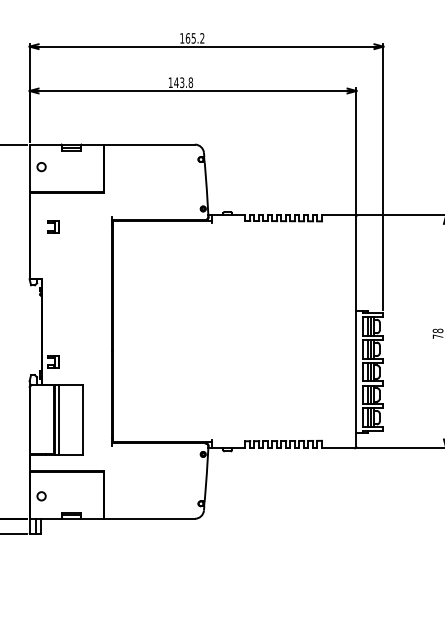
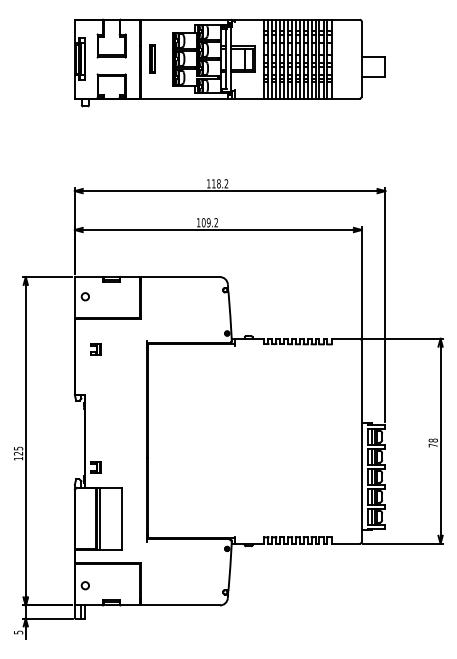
text: (191, 38) -> (216, 183), 165.2 -> 118.2
text: (183, 82) -> (209, 222), 143.8 -> 109.2

